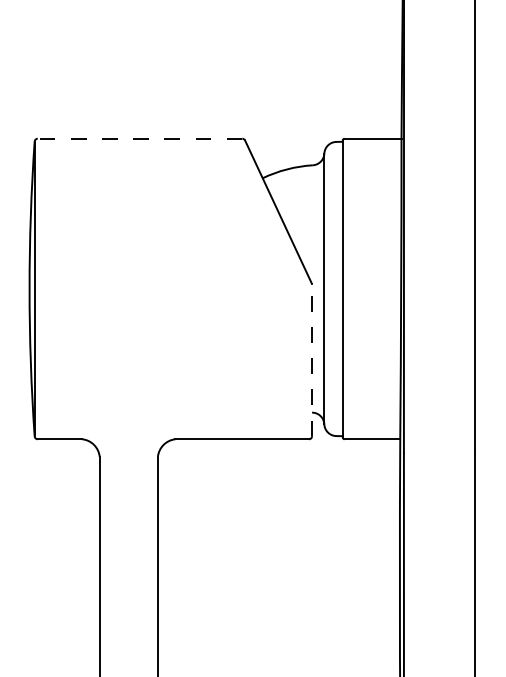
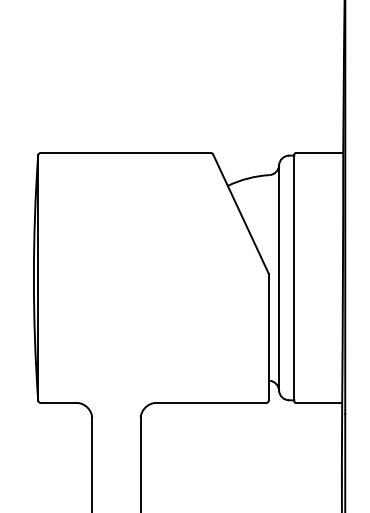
line: (139, 138) -> (125, 152), dashed -> solid
line: (312, 360) -> (269, 337), dashed -> solid

